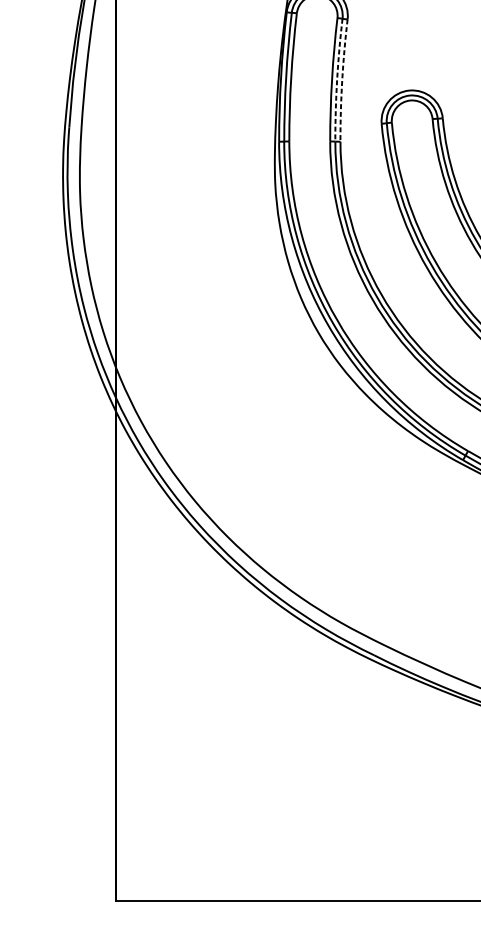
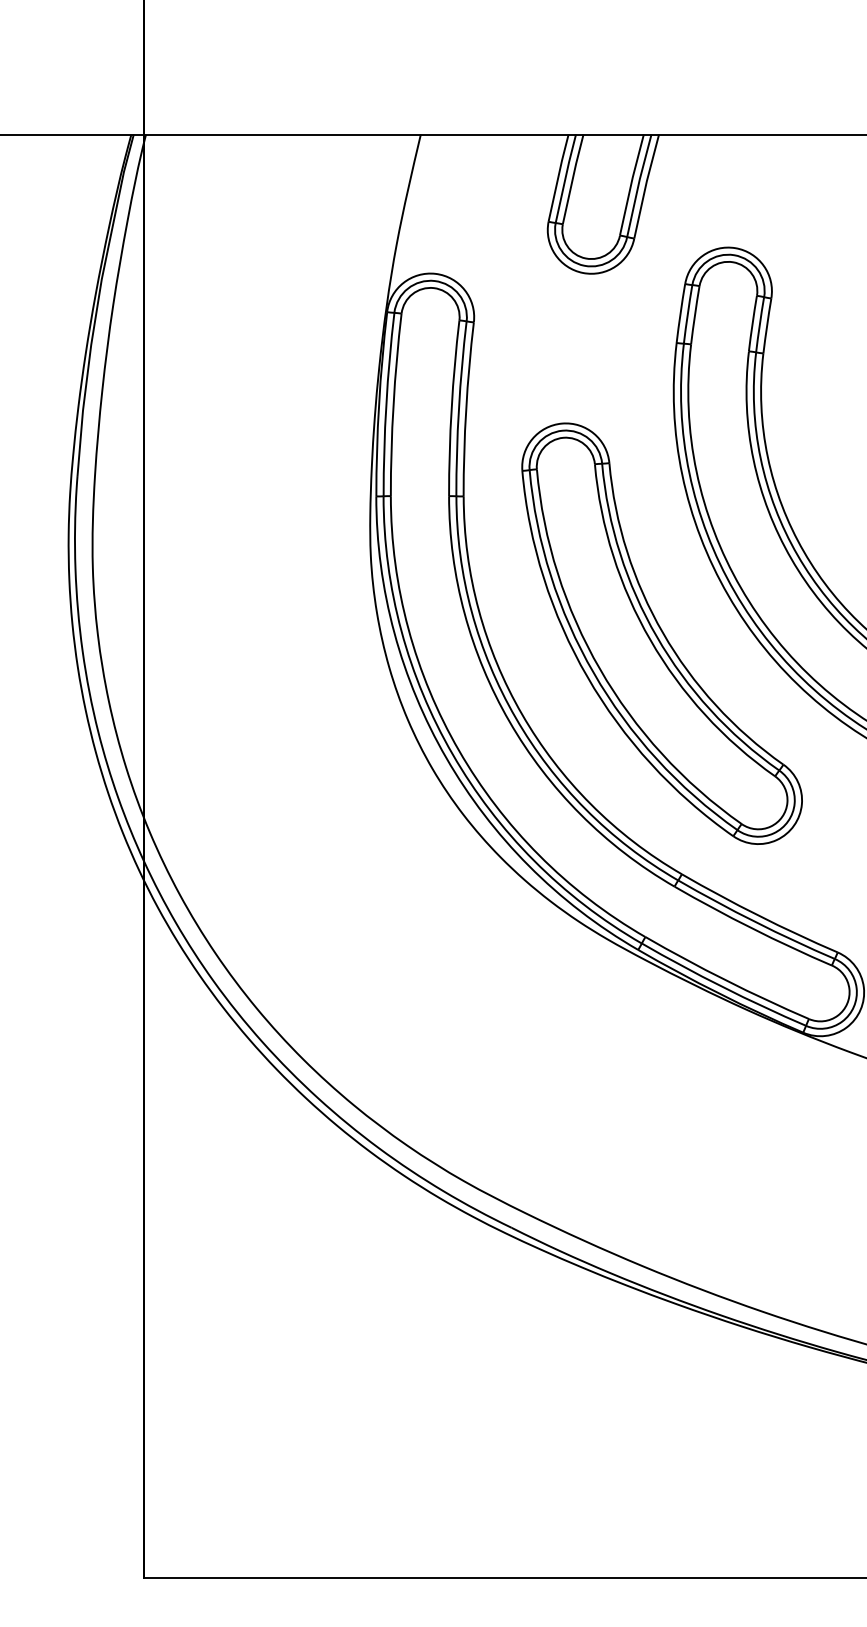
arc: (336, 79) -> (458, 408), dashed -> solid
arc: (342, 80) -> (466, 409), dashed -> solid

